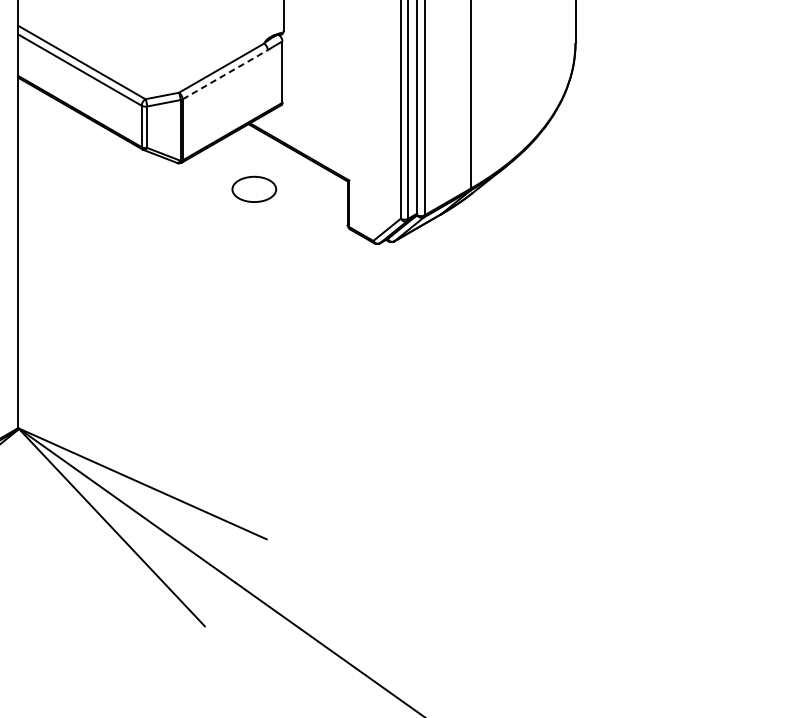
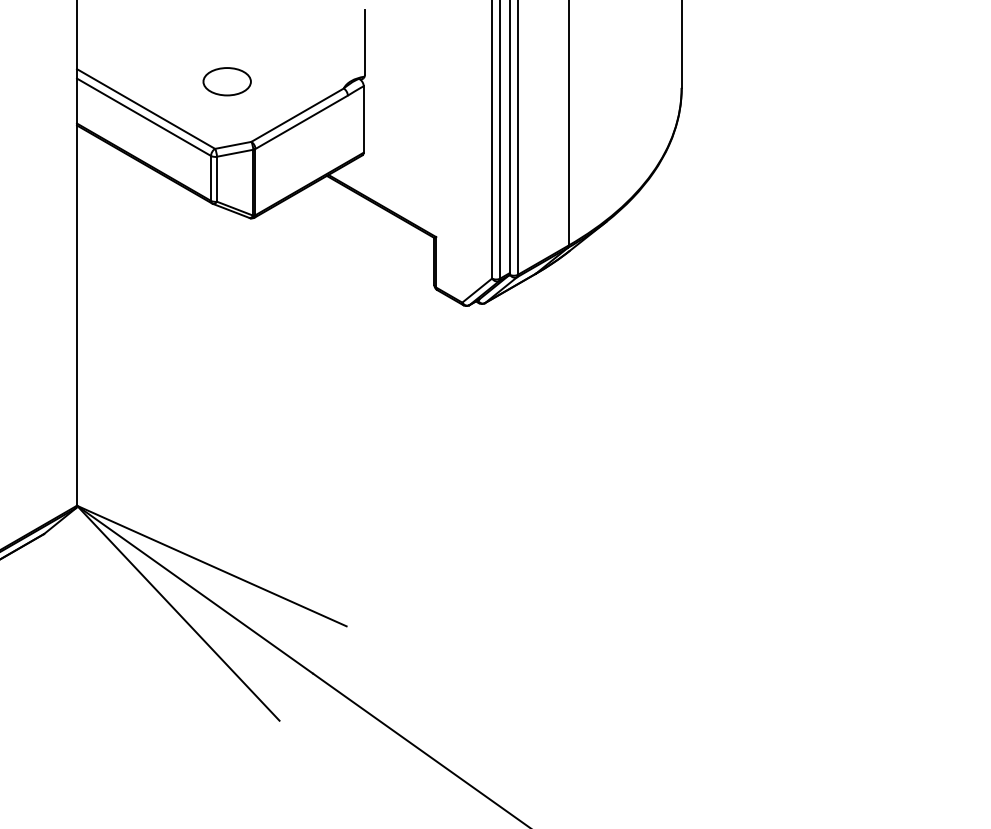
line: (226, 74) -> (302, 122), dashed -> solid
part: (253, 189) -> (226, 81), moved

